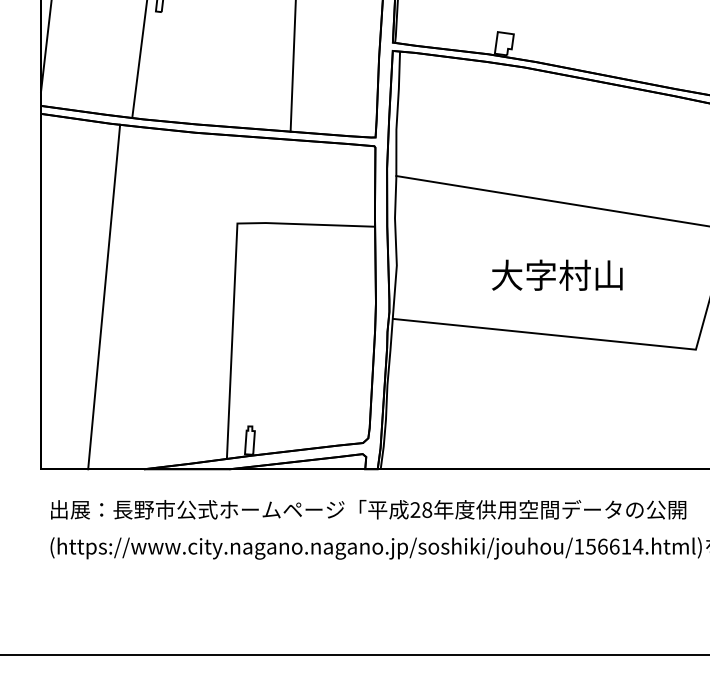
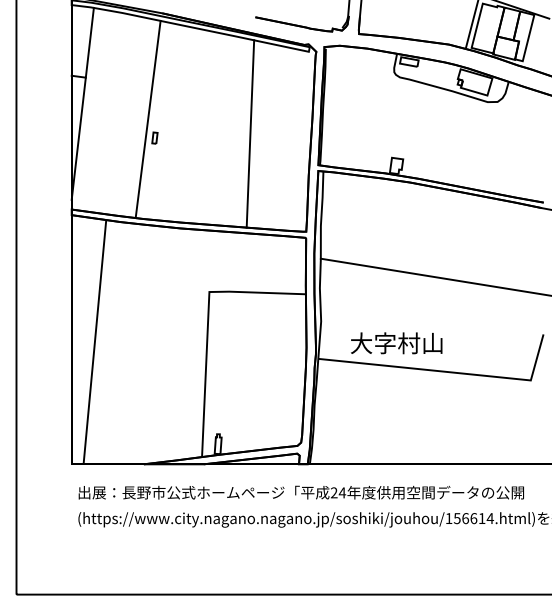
text: (557, 275) -> (396, 343), moved
line: (103, 296) -> (94, 341), moved
text: (427, 509) -> (342, 492), 28 -> 24

